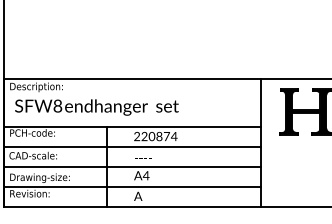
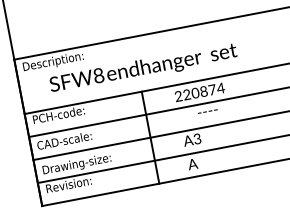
text: (96, 107) -> (143, 68), moved
text: (143, 158) -> (207, 111), moved
text: (145, 175) -> (196, 138), A4 -> A3

